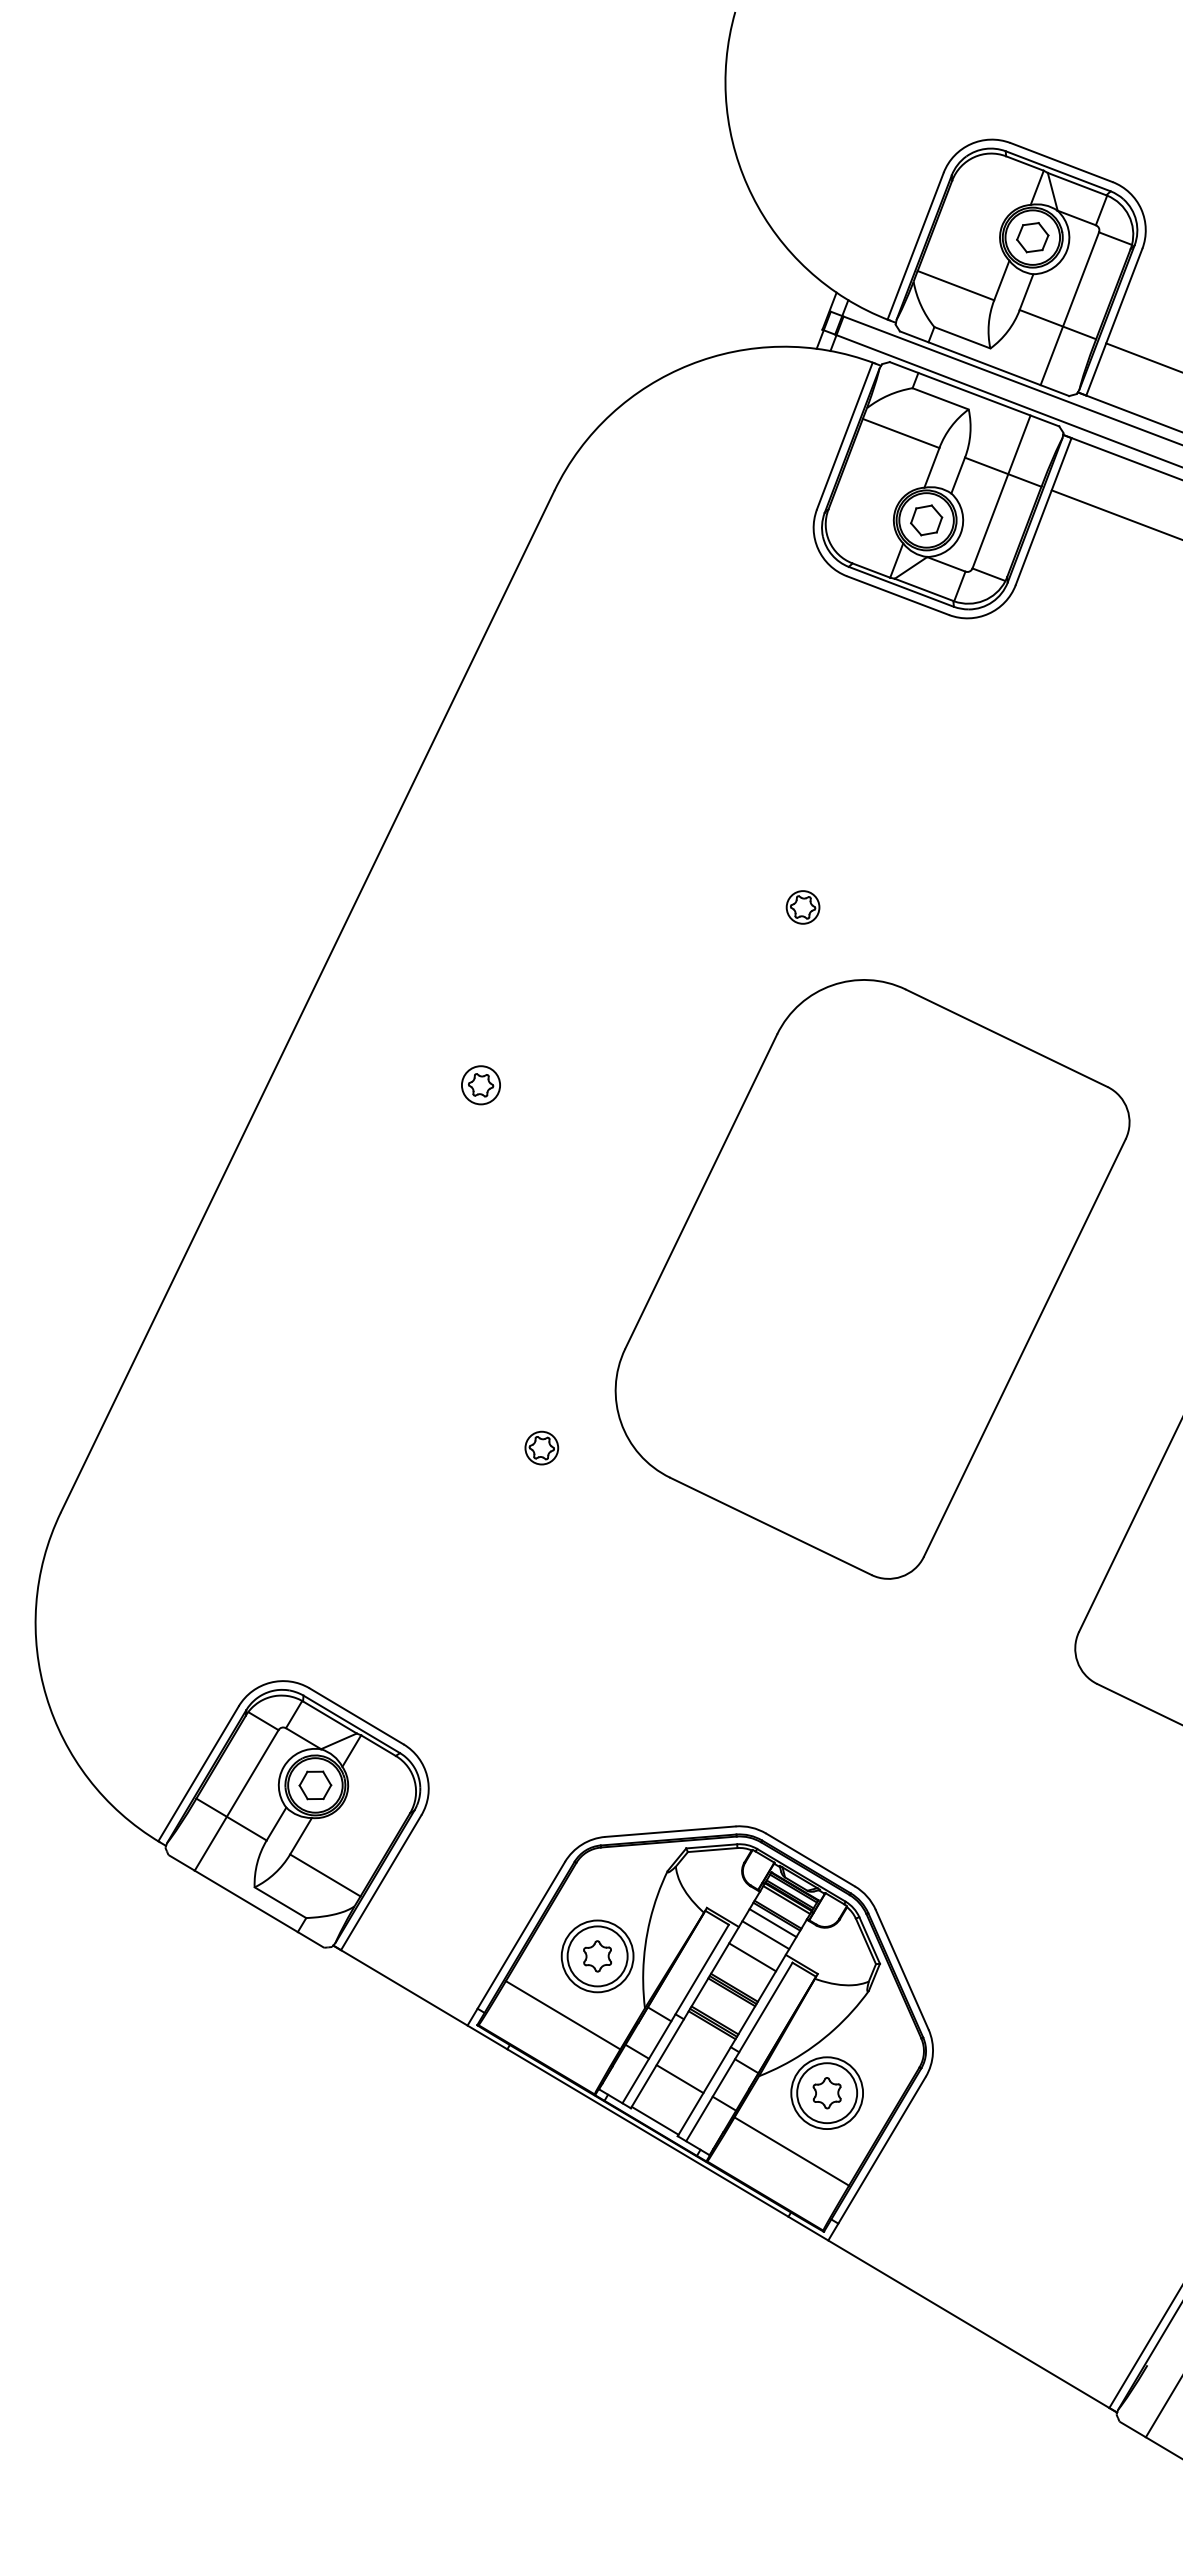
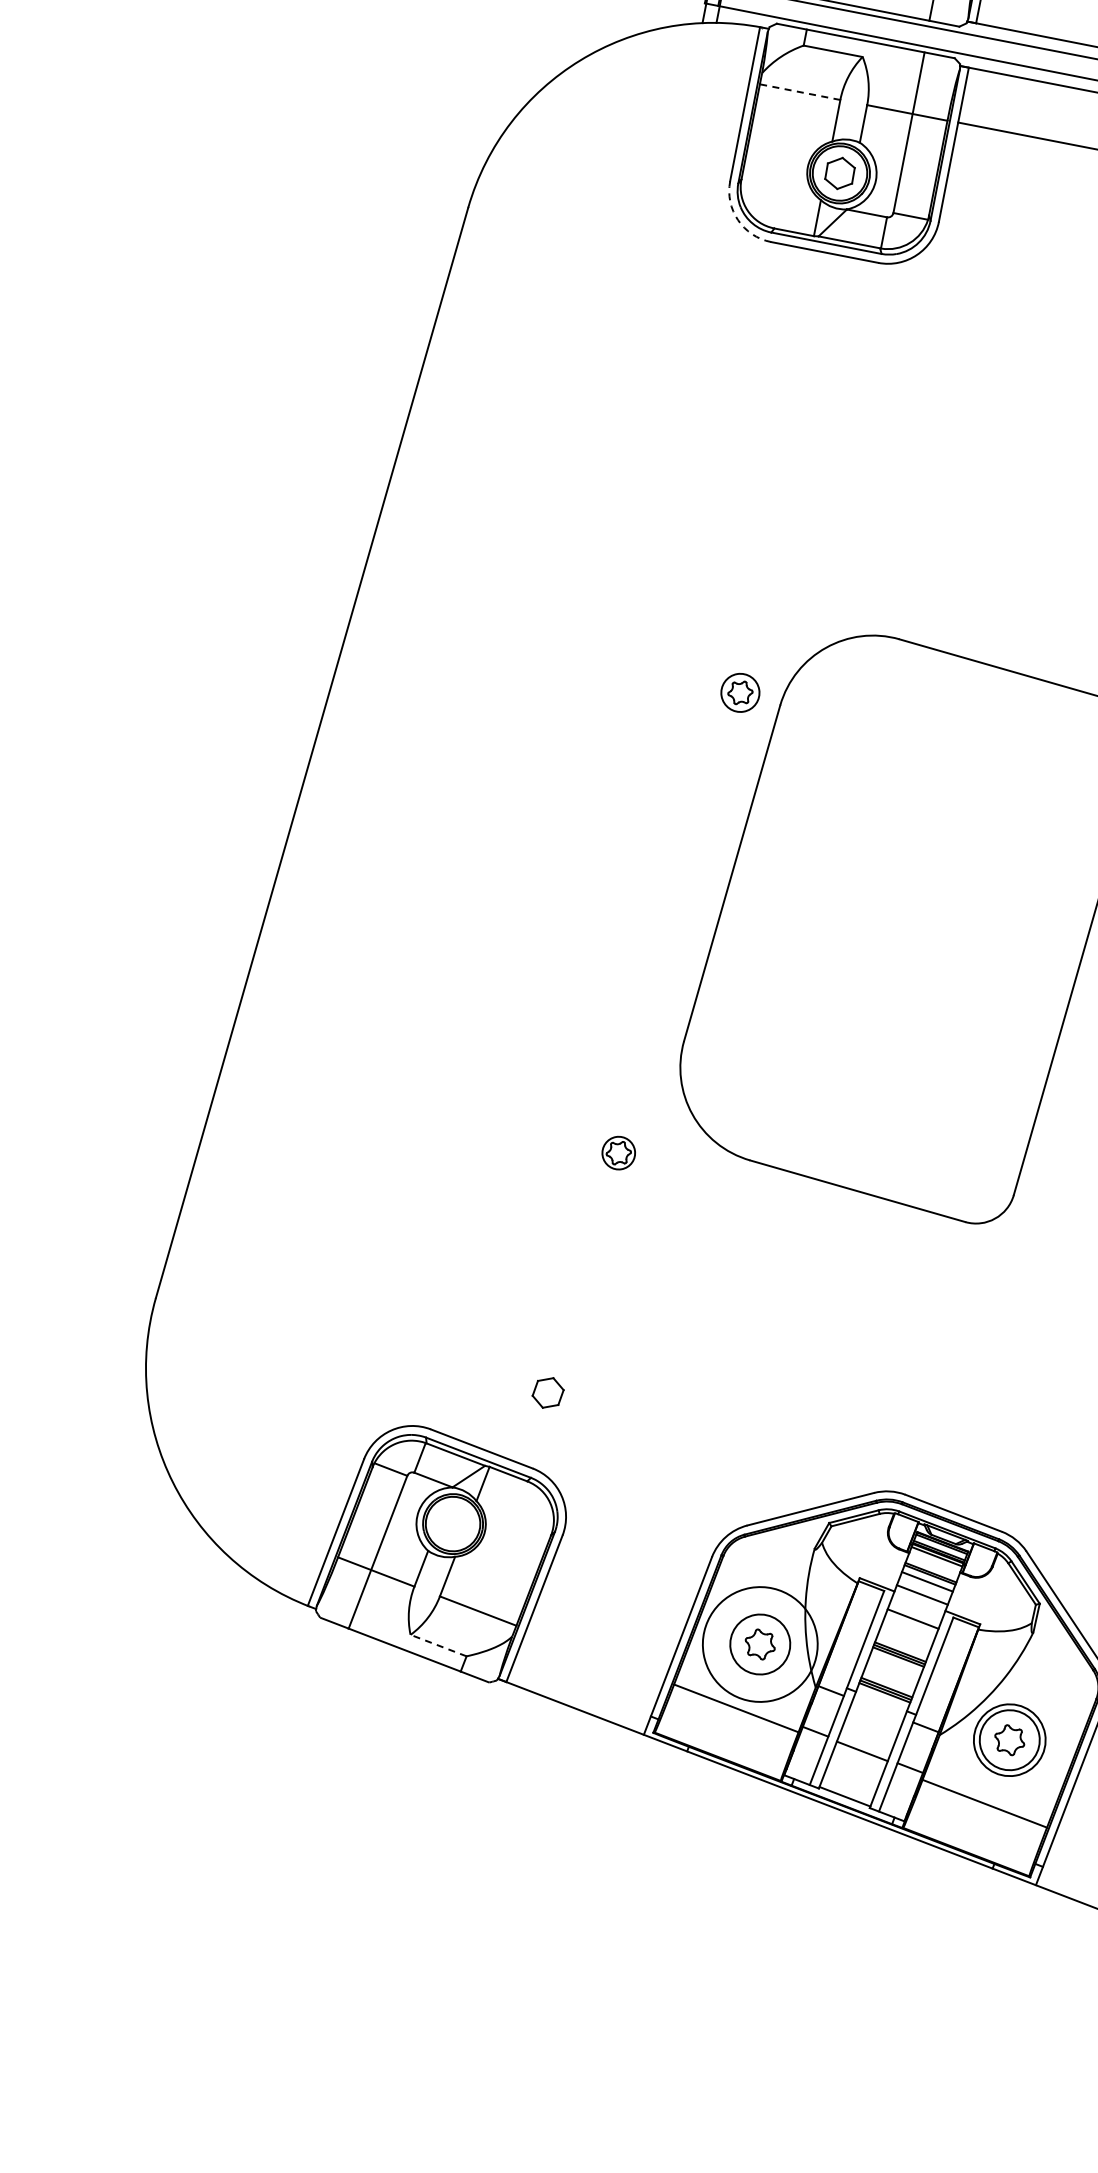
line: (901, 433) -> (800, 92), solid -> dashed
arc: (818, 549) -> (738, 220), solid -> dashed
part: (802, 907) -> (783, 576), removed
part: (480, 1085) -> (739, 693), moved
part: (315, 1785) -> (548, 1393), moved
line: (280, 1902) -> (438, 1645), solid -> dashed
circle: (597, 1956) -> (760, 1644), size x1.6

